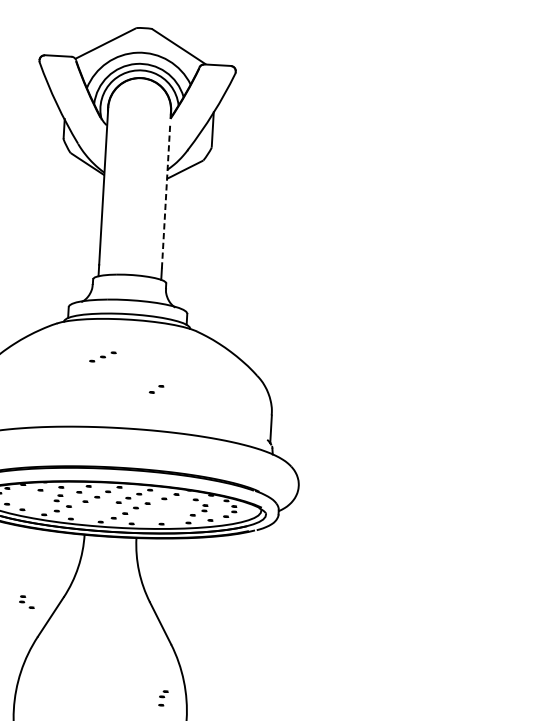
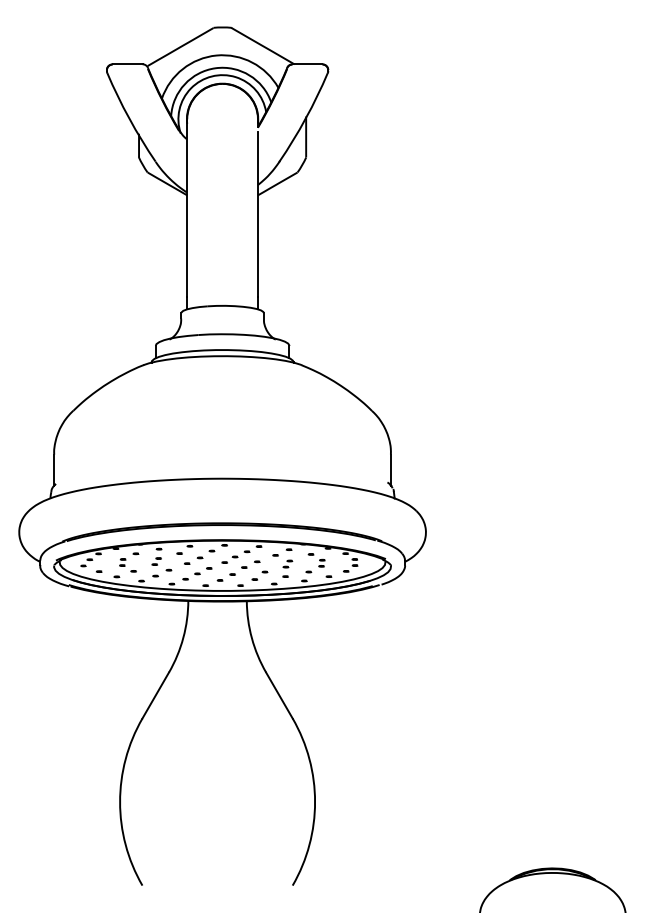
line: (165, 194) -> (257, 213), dashed -> solid
part: (103, 356) -> (197, 573), moved
part: (156, 389) -> (259, 575), moved
part: (26, 602) -> (127, 565), moved
part: (163, 698) -> (287, 568), moved

